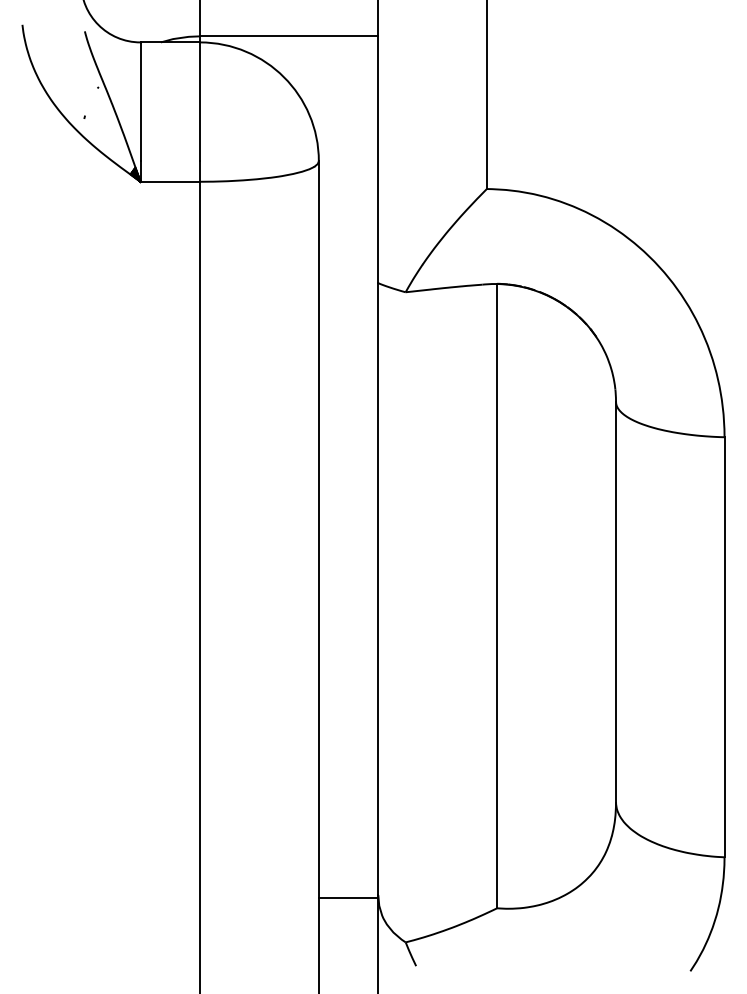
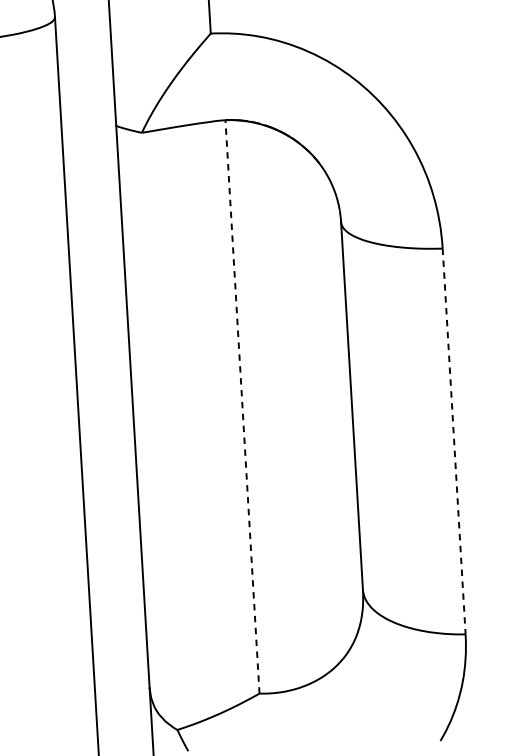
line: (497, 595) -> (242, 406), solid -> dashed
line: (724, 647) -> (454, 441), solid -> dashed
line: (348, 897) -> (122, 691), removed

